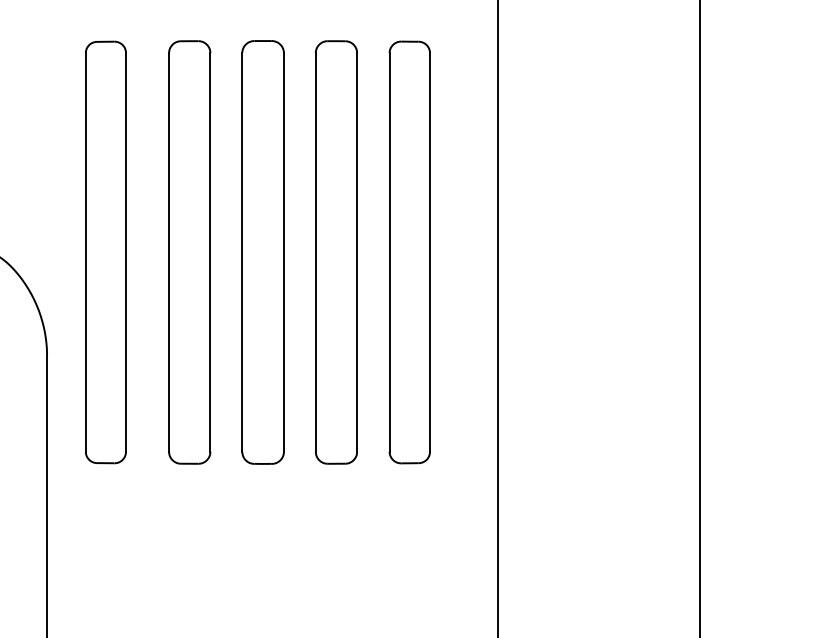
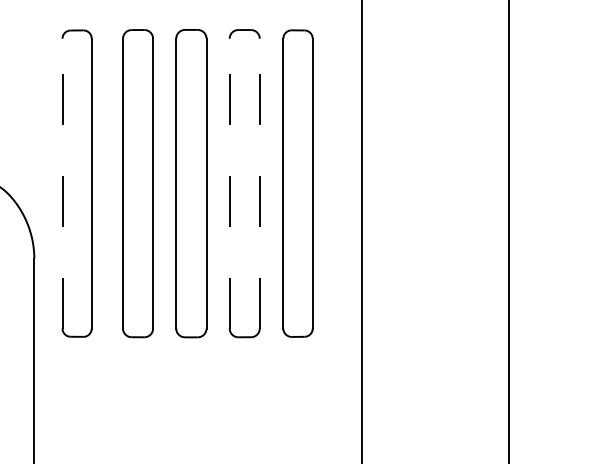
line: (85, 252) -> (62, 183), solid -> dashed
line: (315, 252) -> (229, 183), solid -> dashed
line: (357, 252) -> (260, 183), solid -> dashed

